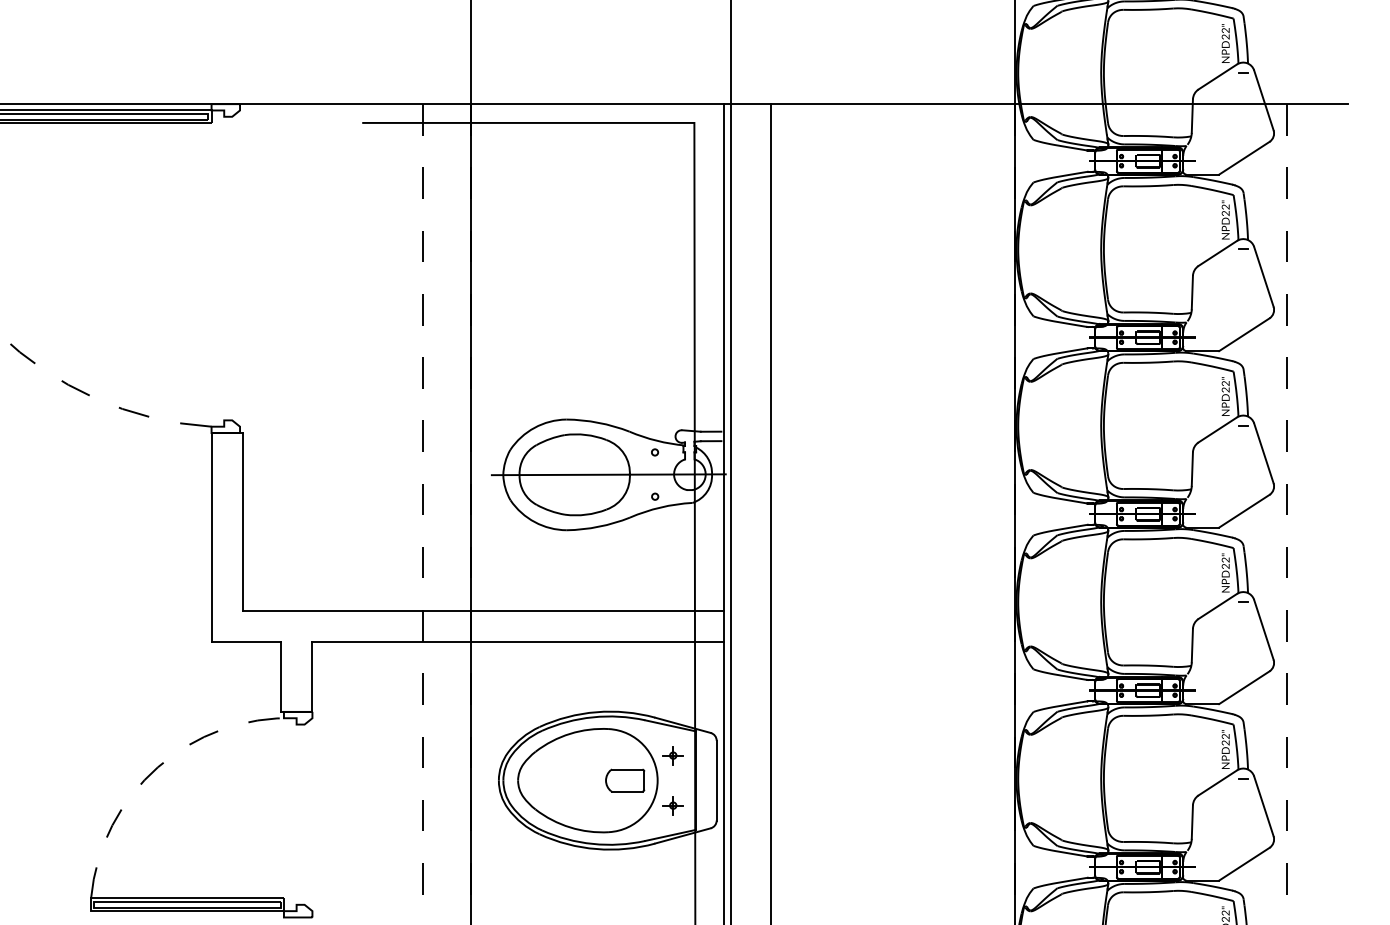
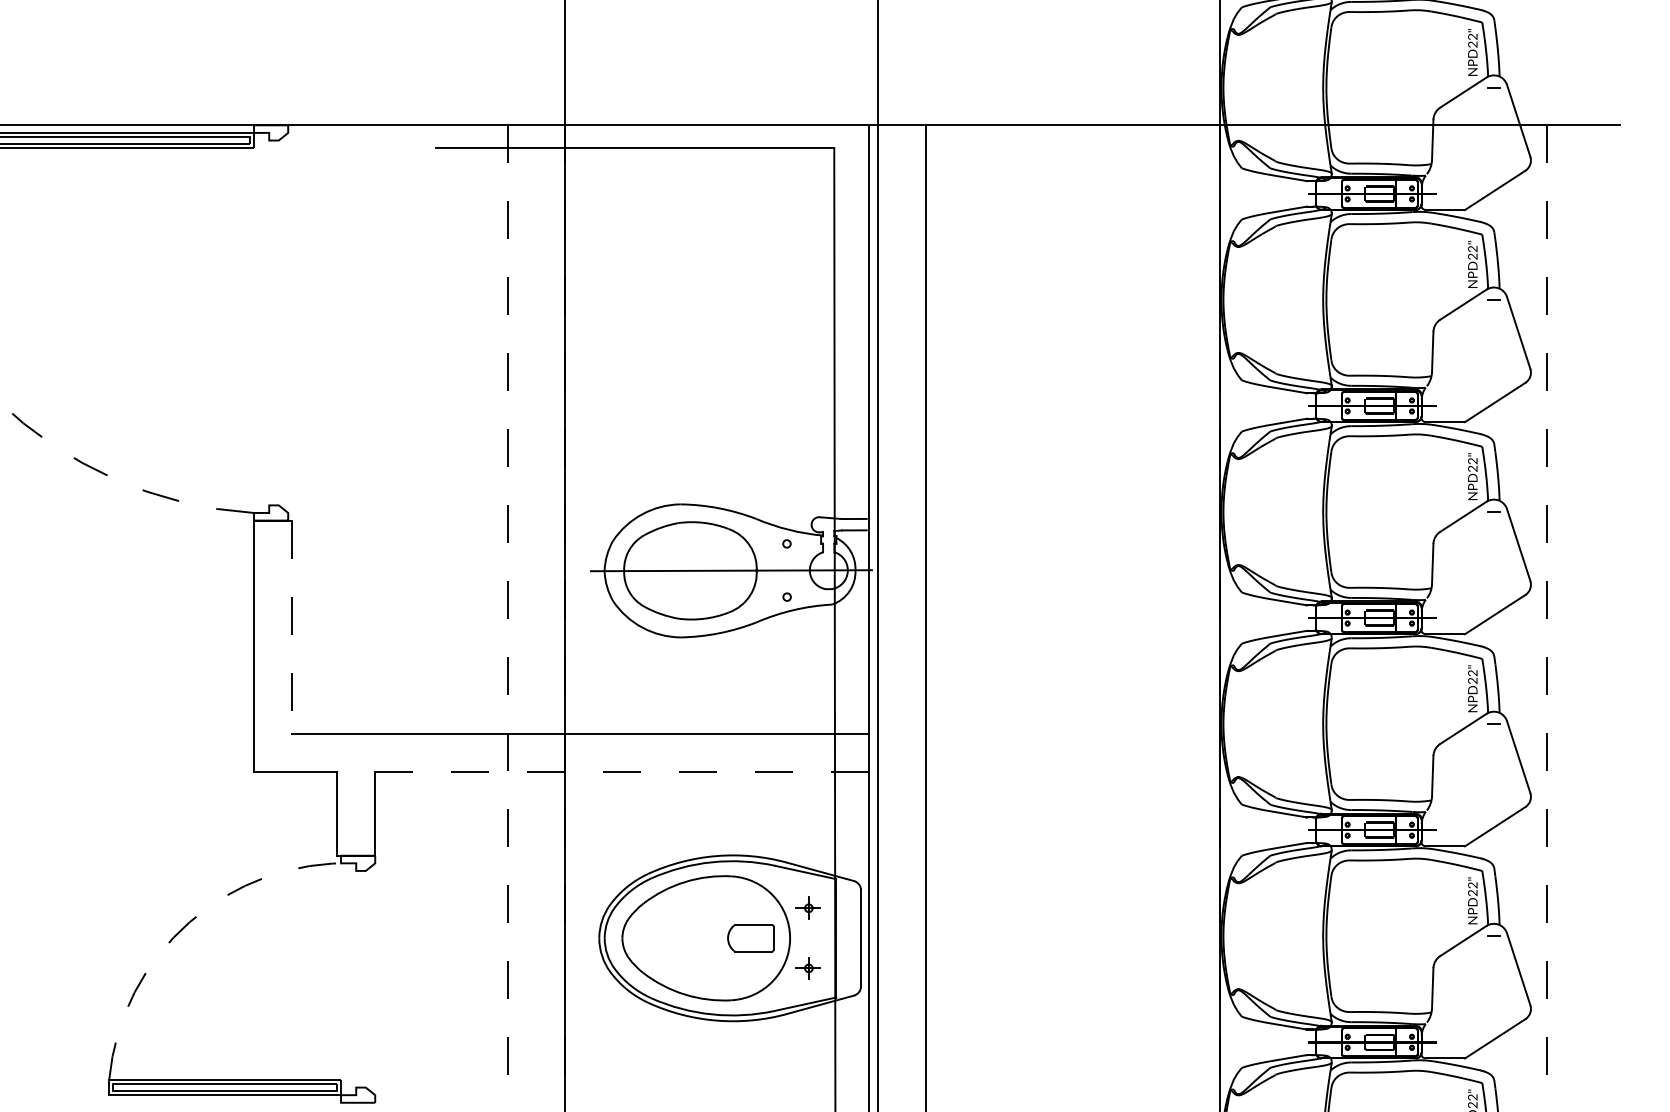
line: (243, 521) -> (292, 626), solid -> dashed
line: (517, 642) -> (621, 772), solid -> dashed

